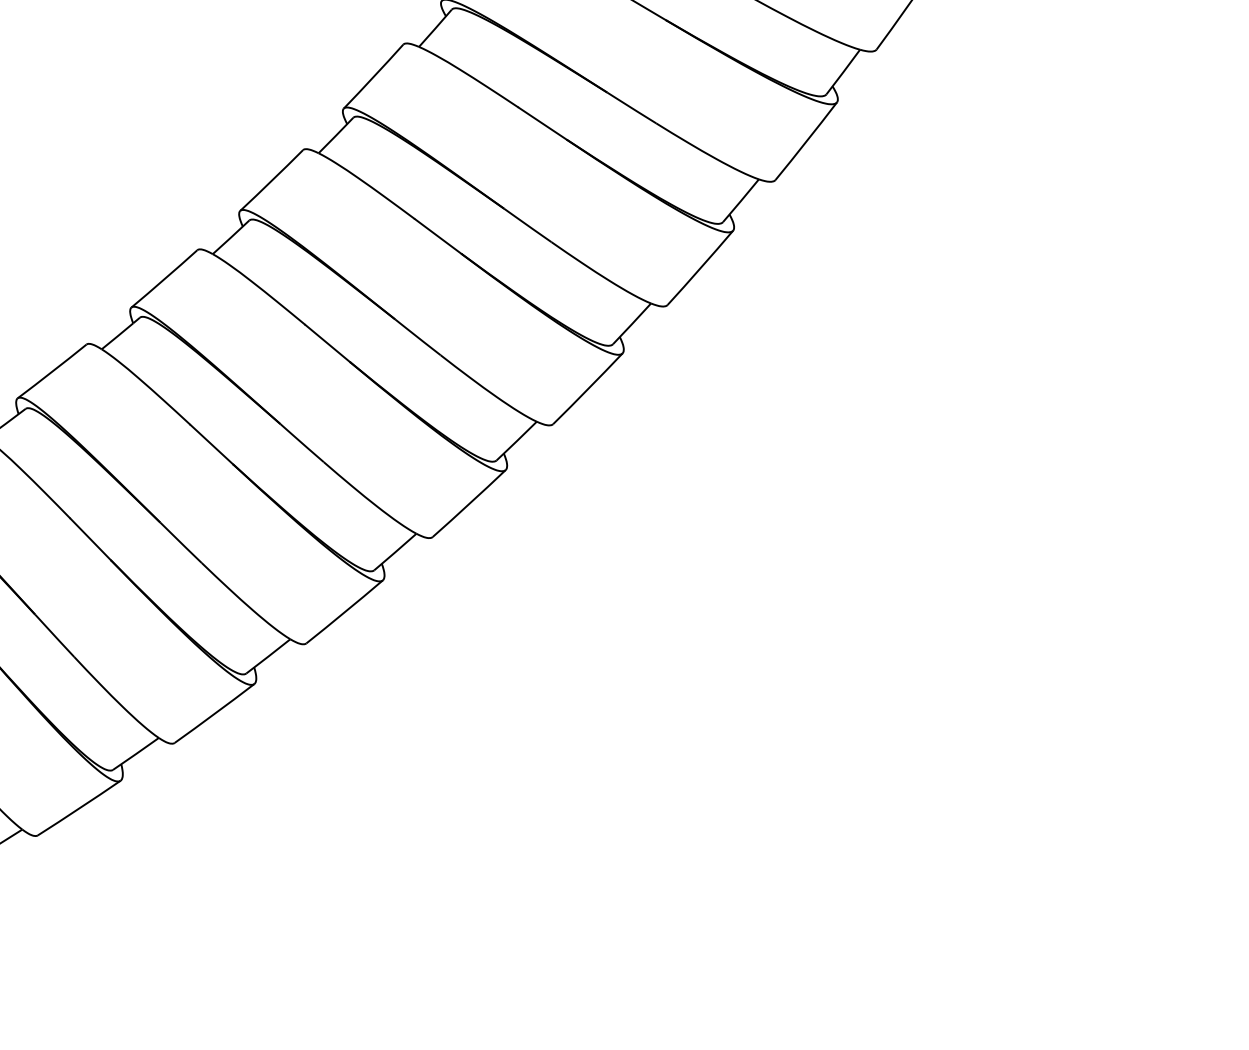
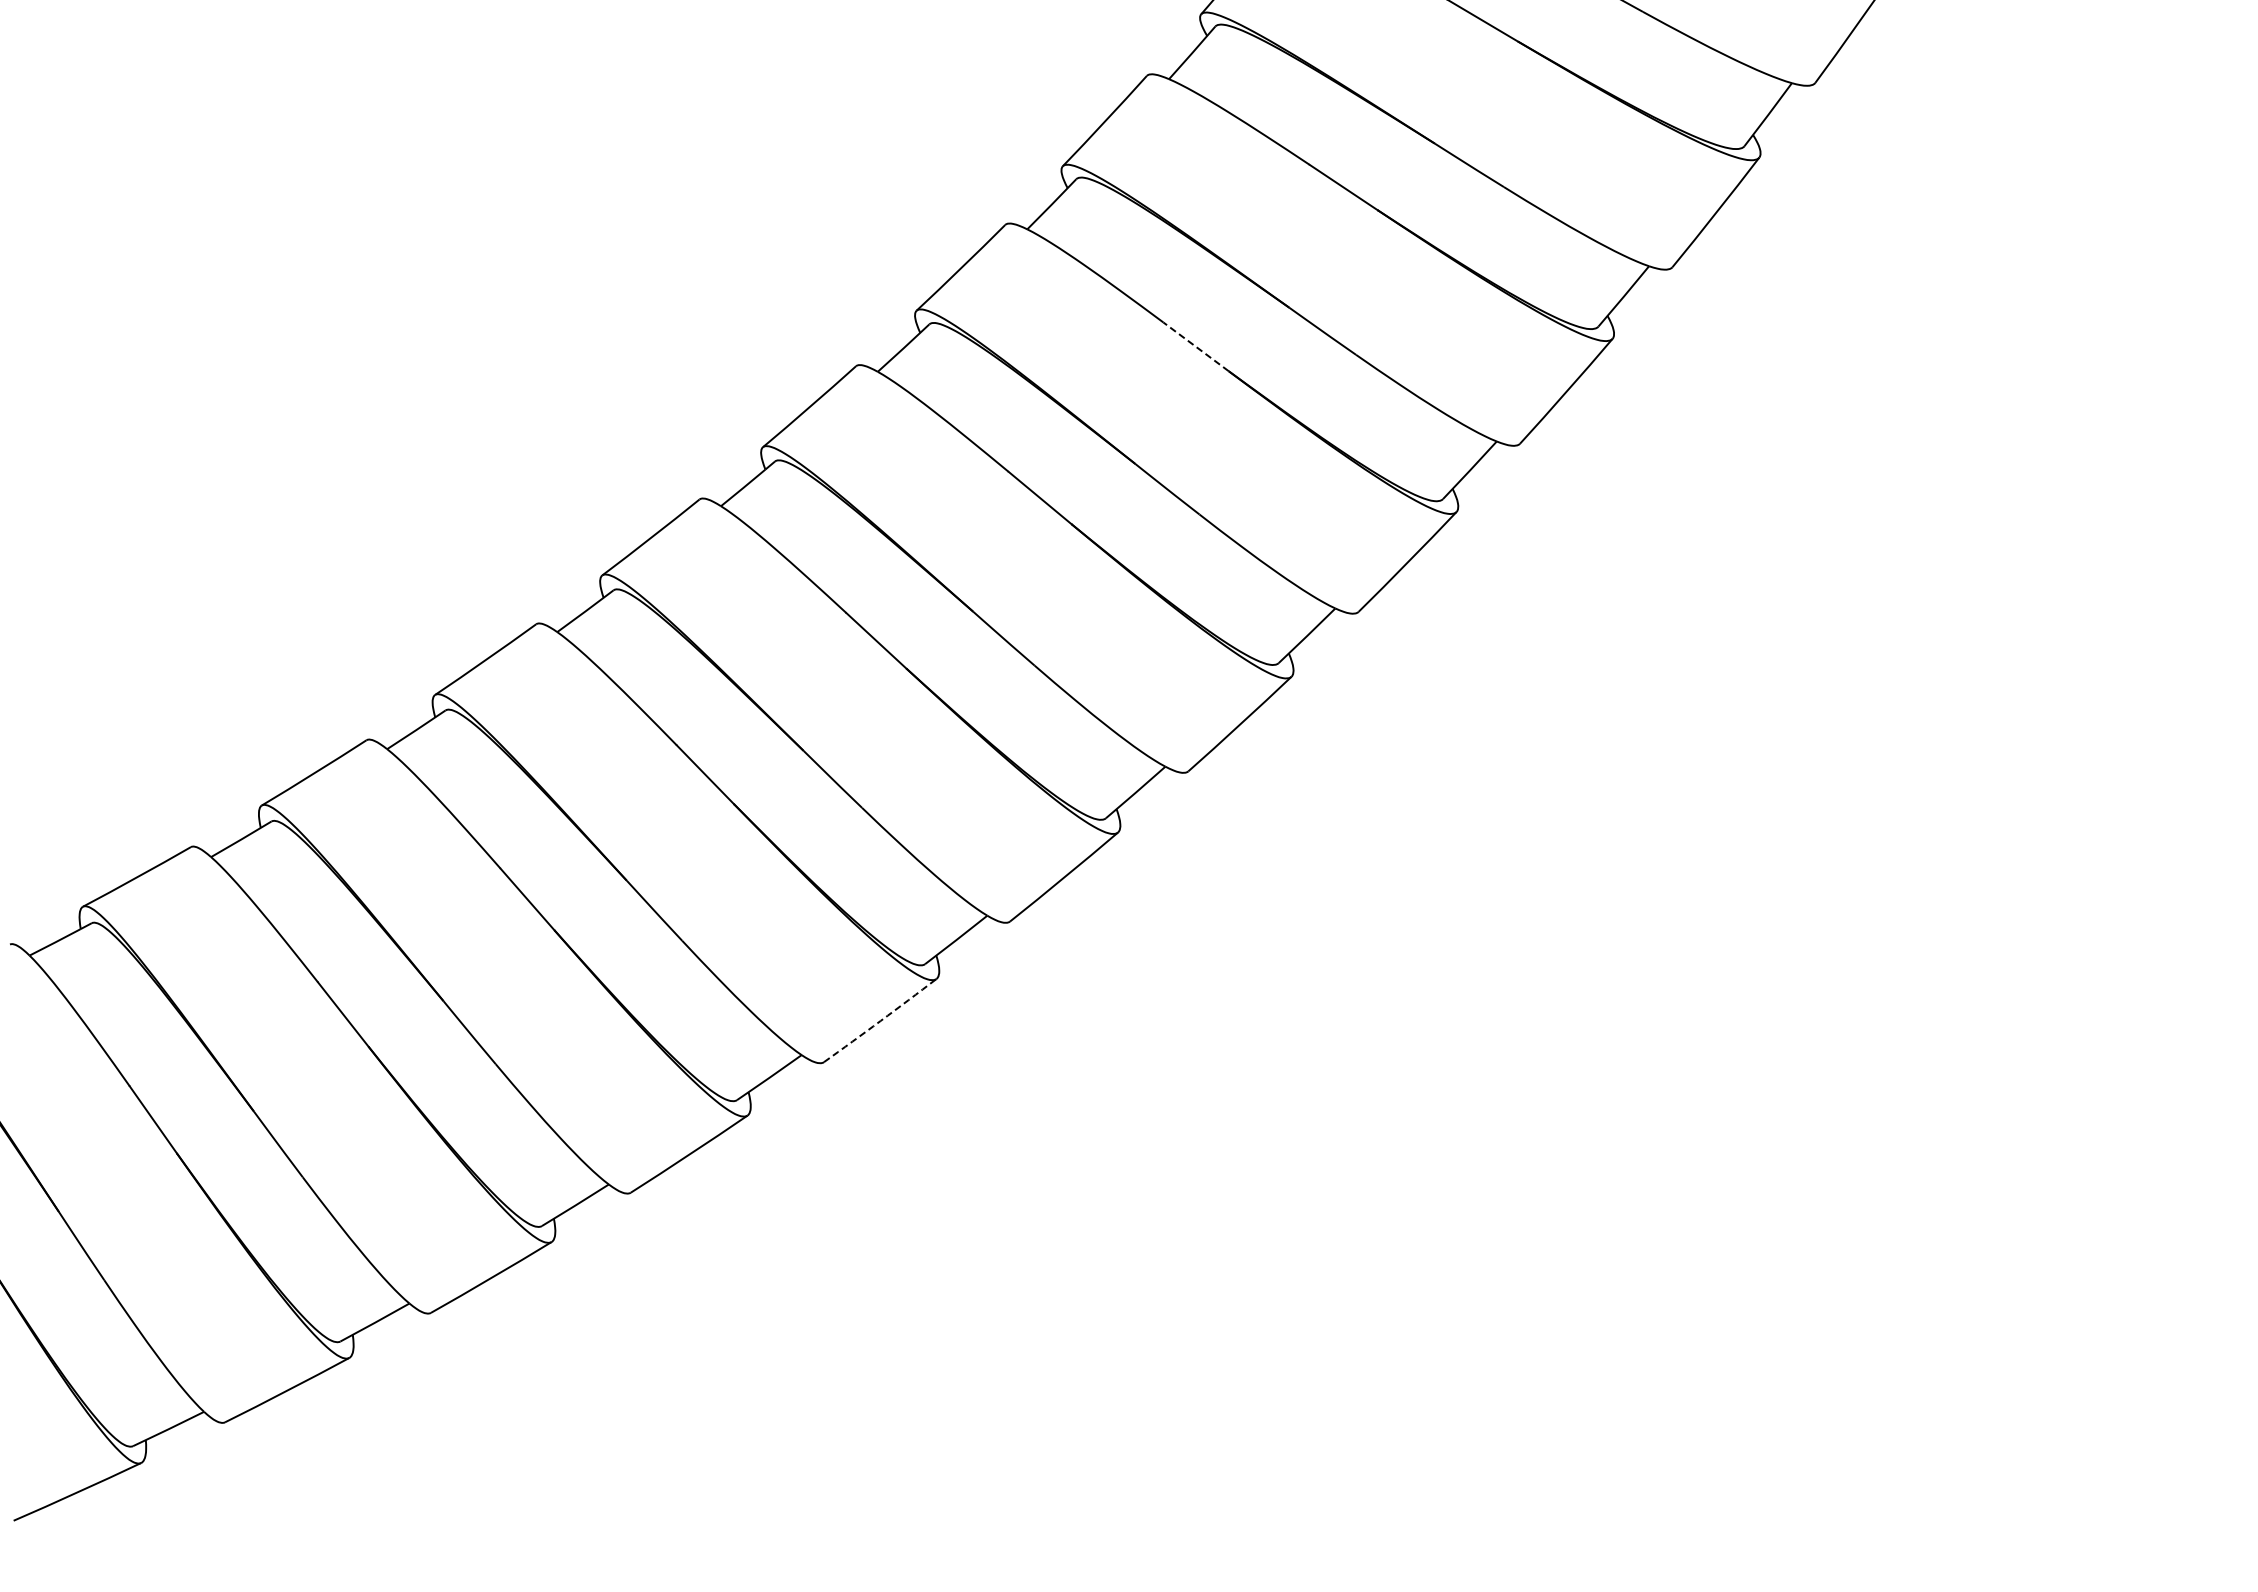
line: (438, 236) -> (1196, 346), solid -> dashed
arc: (214, 714) -> (880, 1021), solid -> dashed

